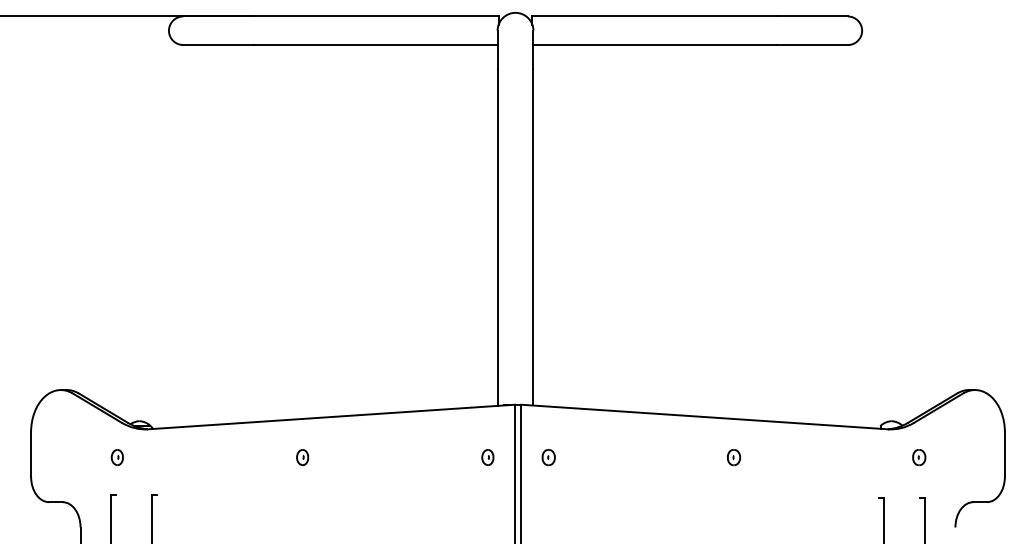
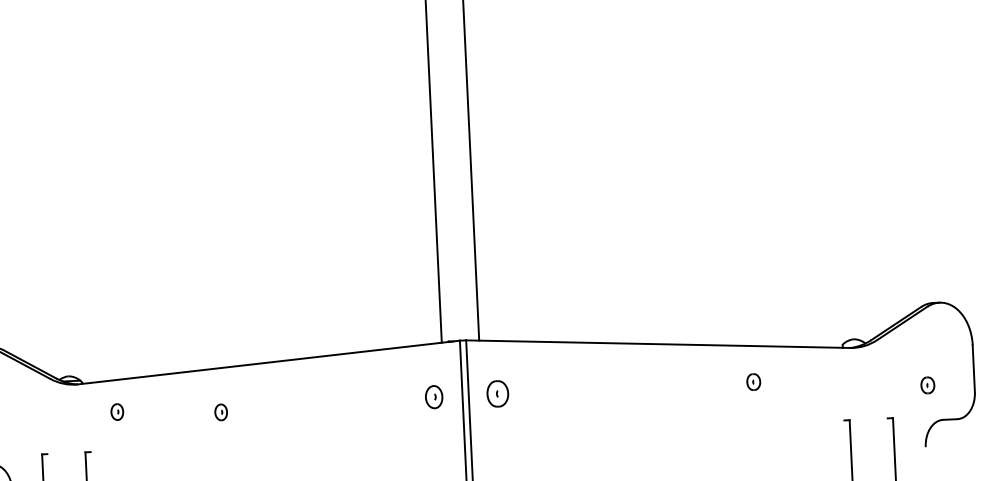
part: (116, 457) -> (116, 412), moved
part: (302, 457) -> (221, 412), moved
part: (487, 457) -> (433, 397), size x1.4
part: (548, 457) -> (497, 394), size x1.6
part: (734, 457) -> (754, 382), moved
part: (919, 457) -> (928, 385), moved

